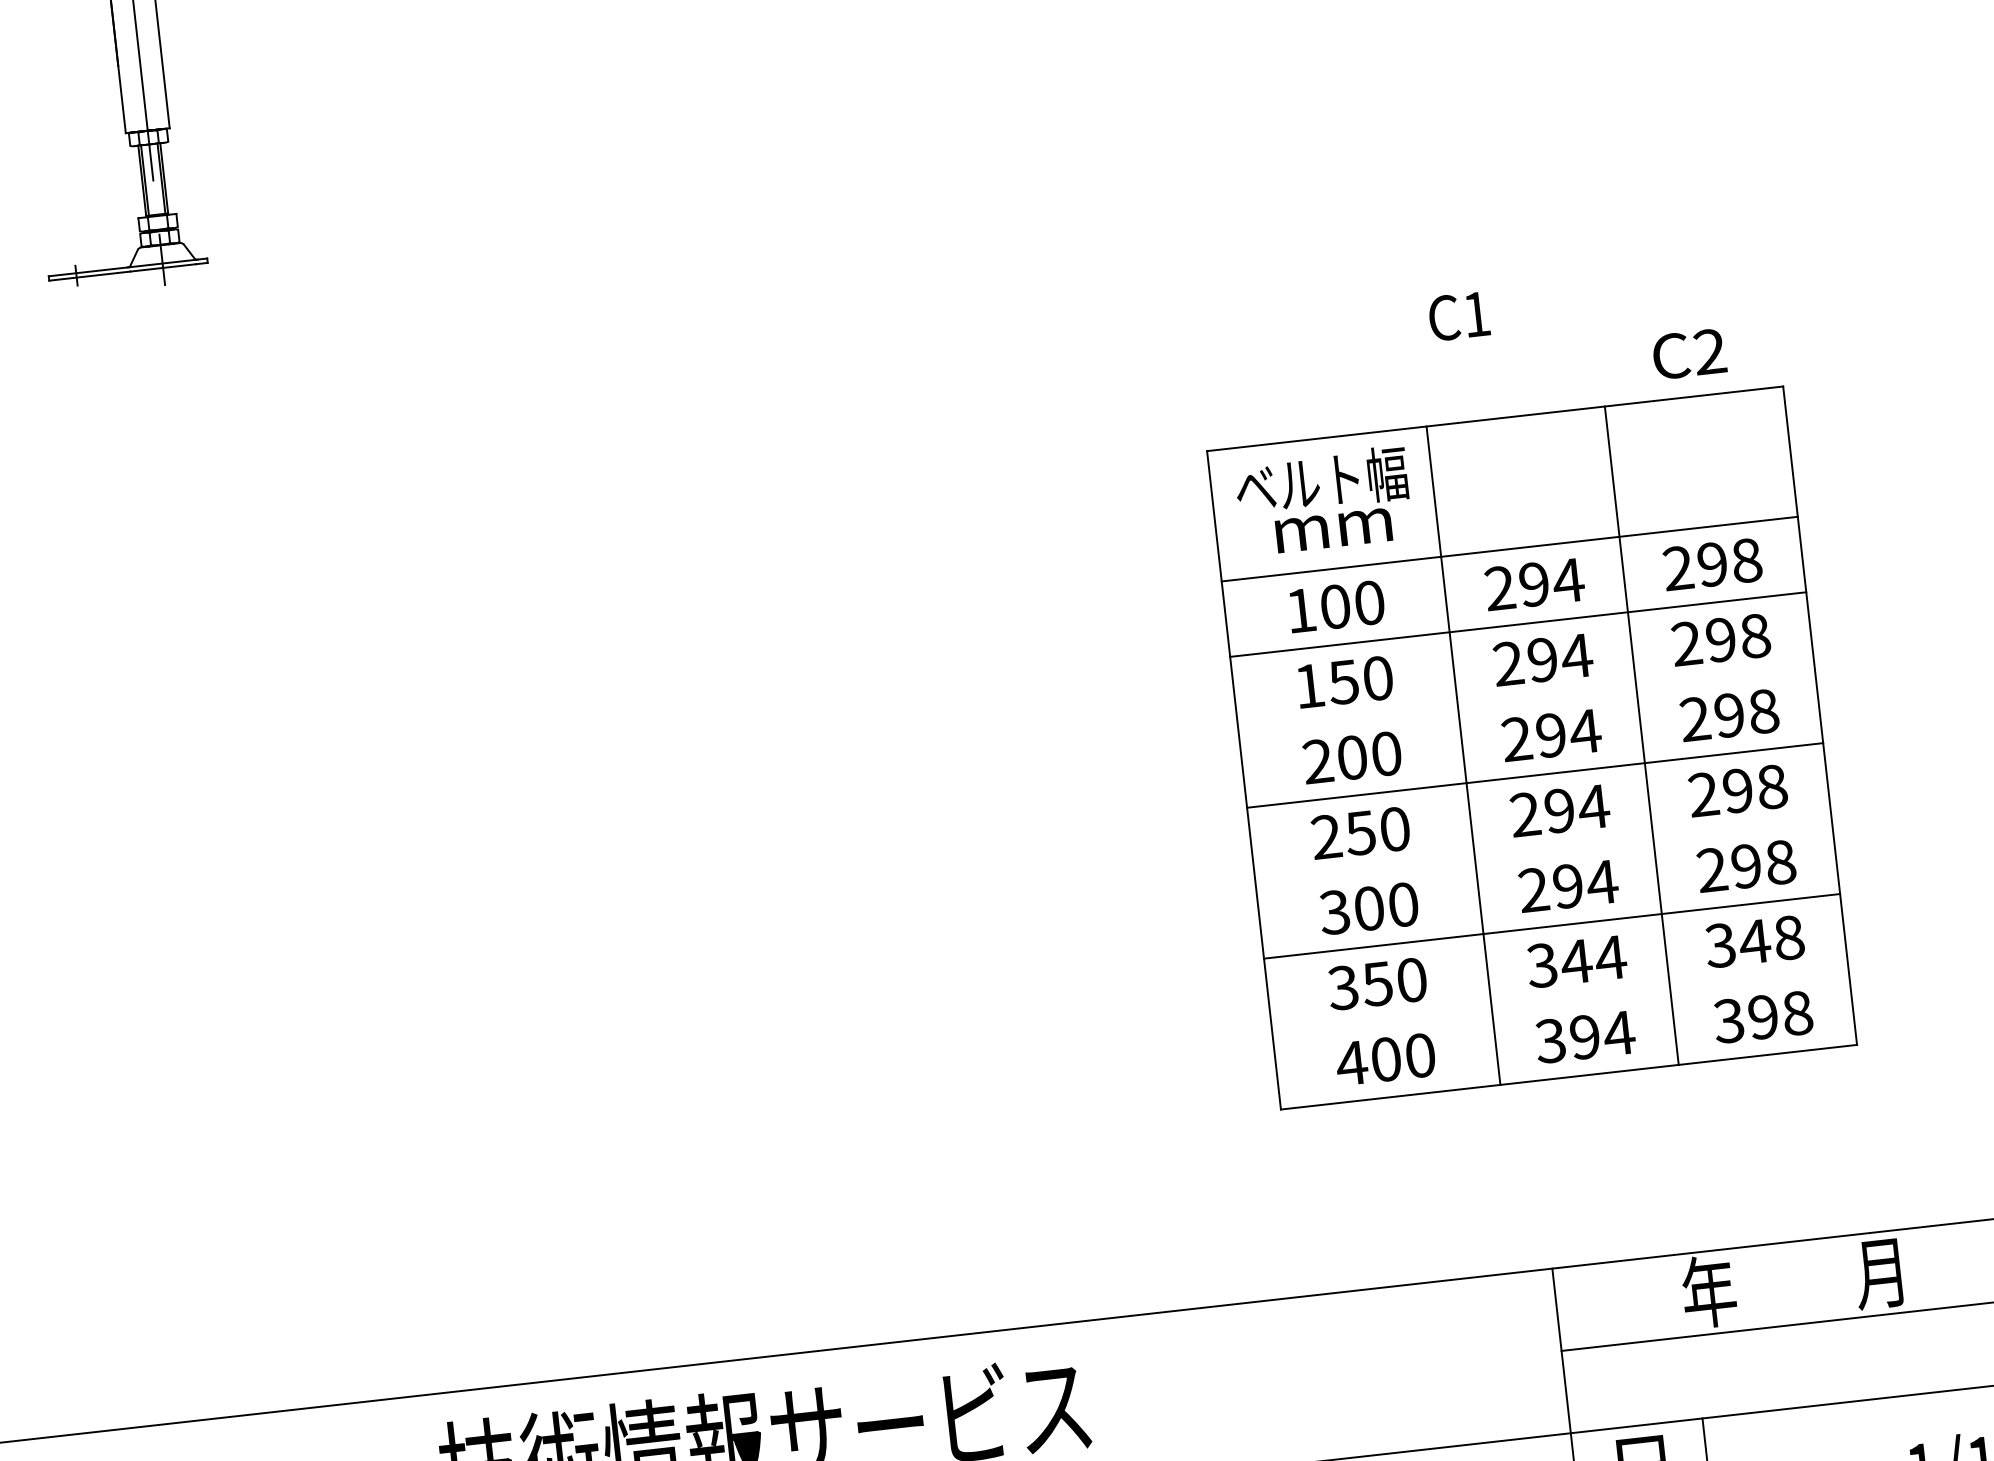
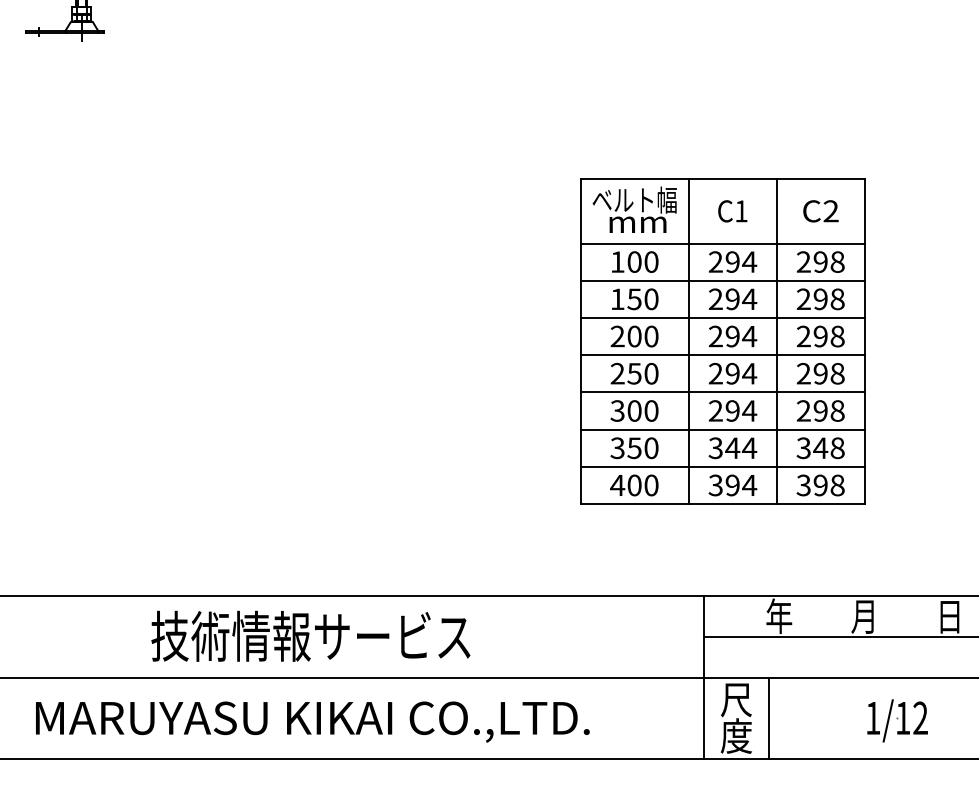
text: (1458, 316) -> (732, 211), moved
text: (1688, 354) -> (820, 211), moved
line: (1526, 699) -> (722, 317), added
line: (1543, 851) -> (722, 392), added
line: (1560, 1001) -> (722, 466), added

